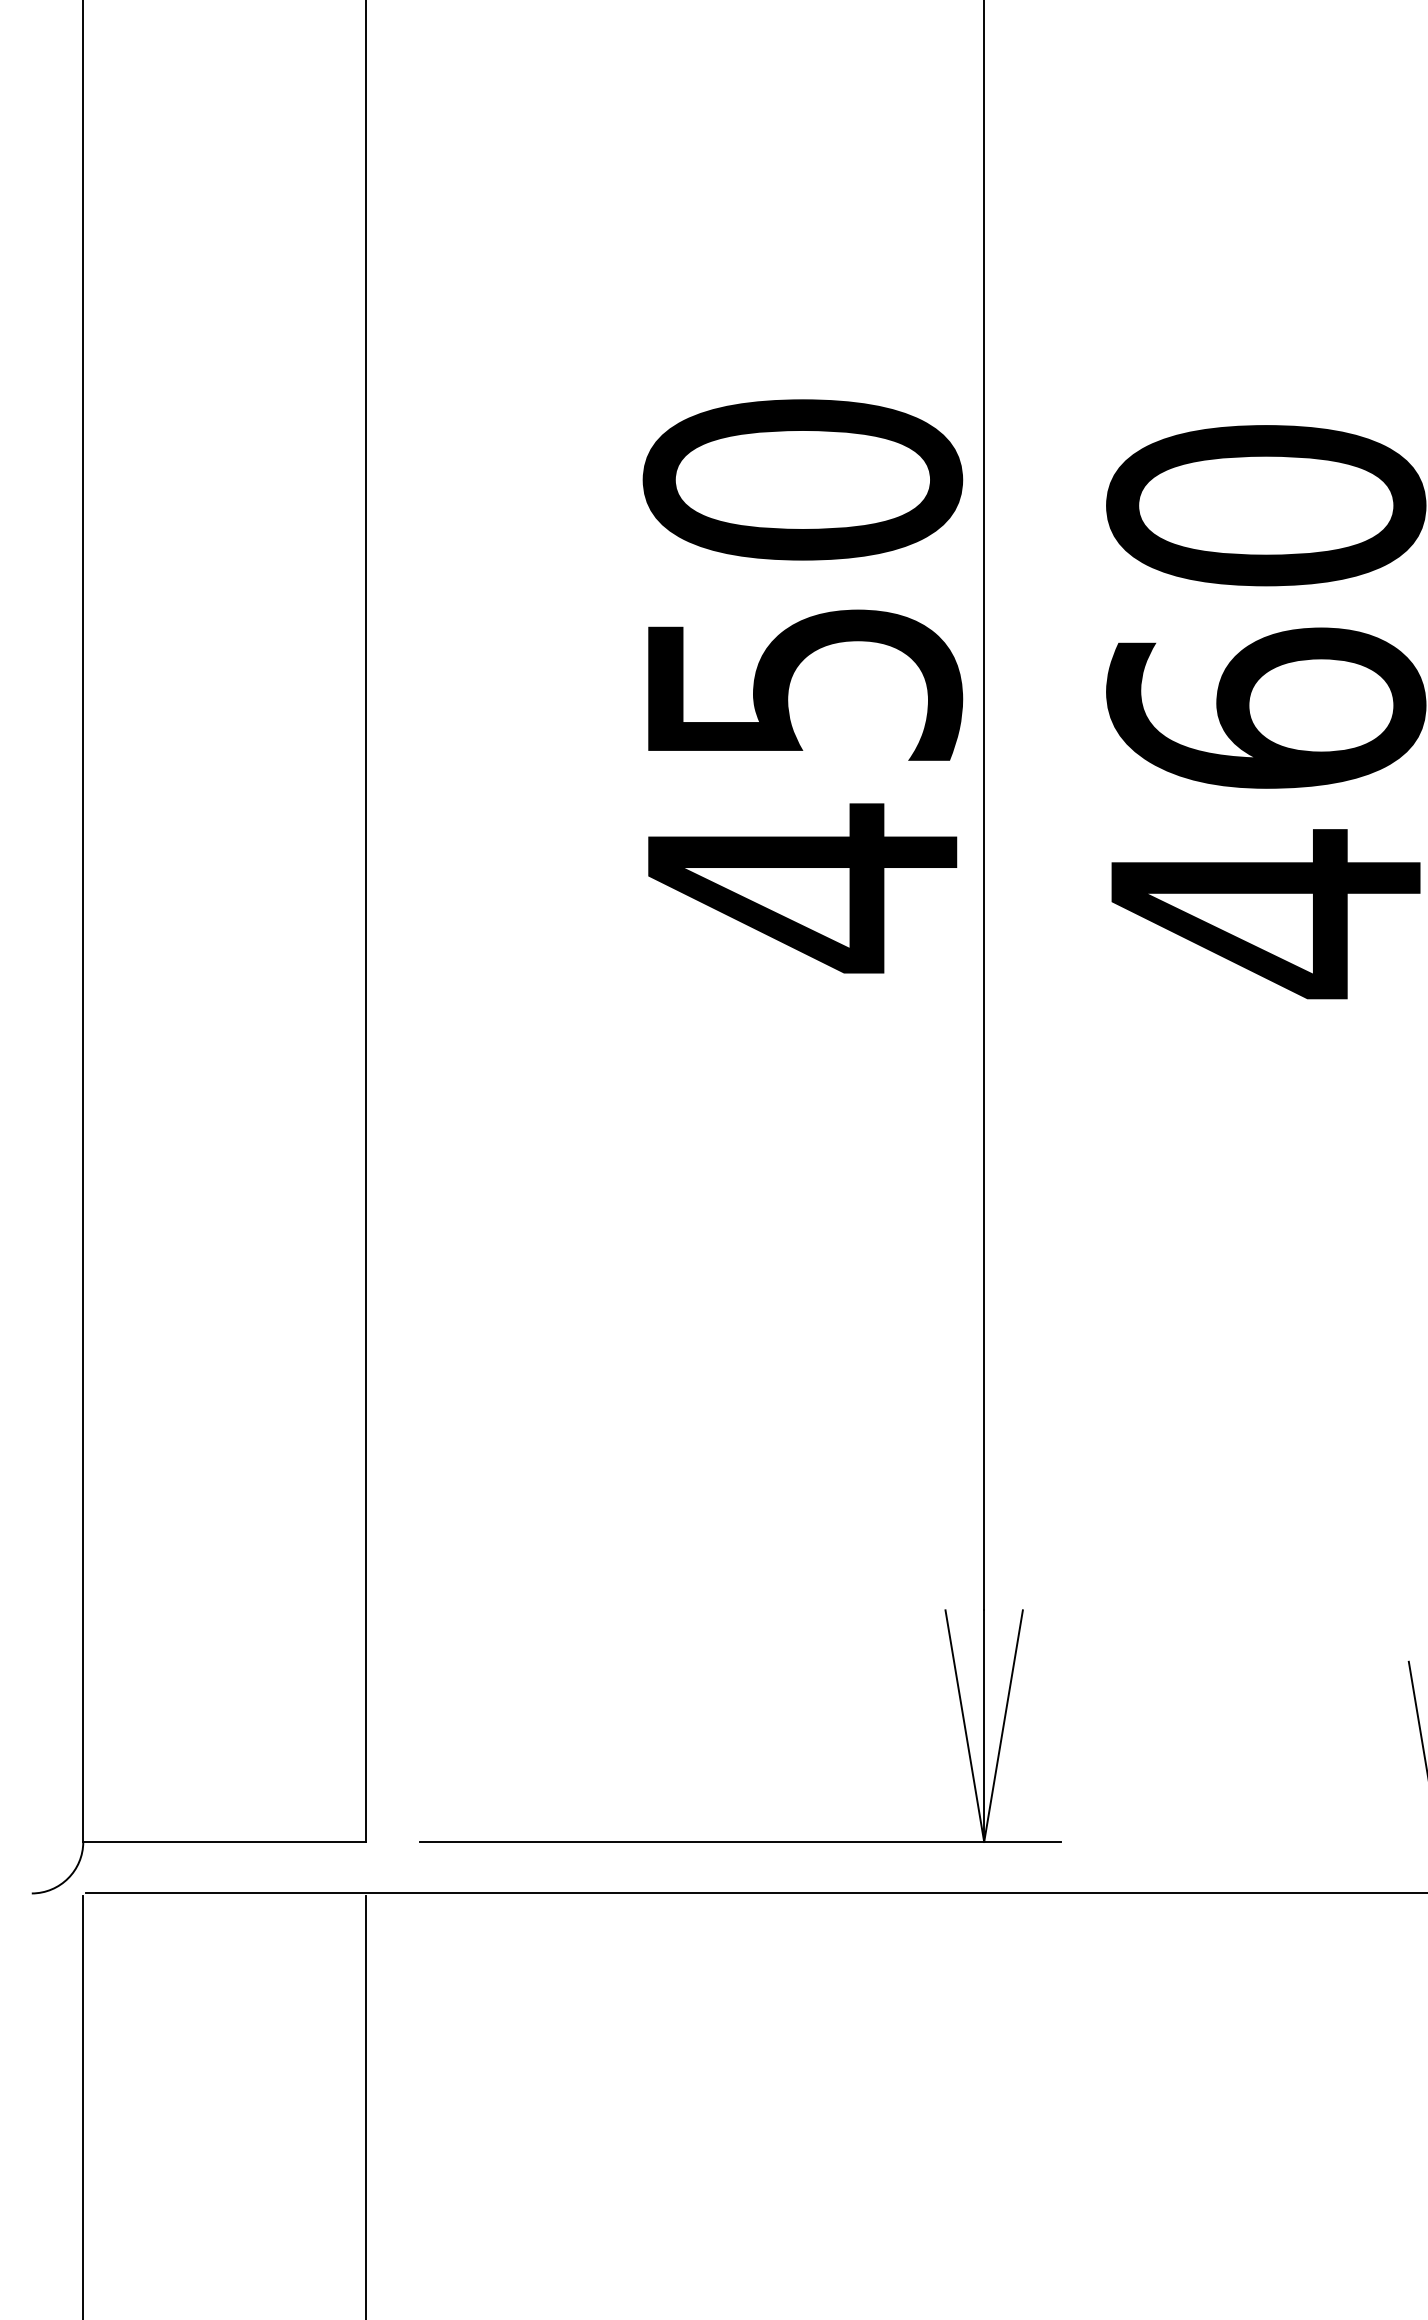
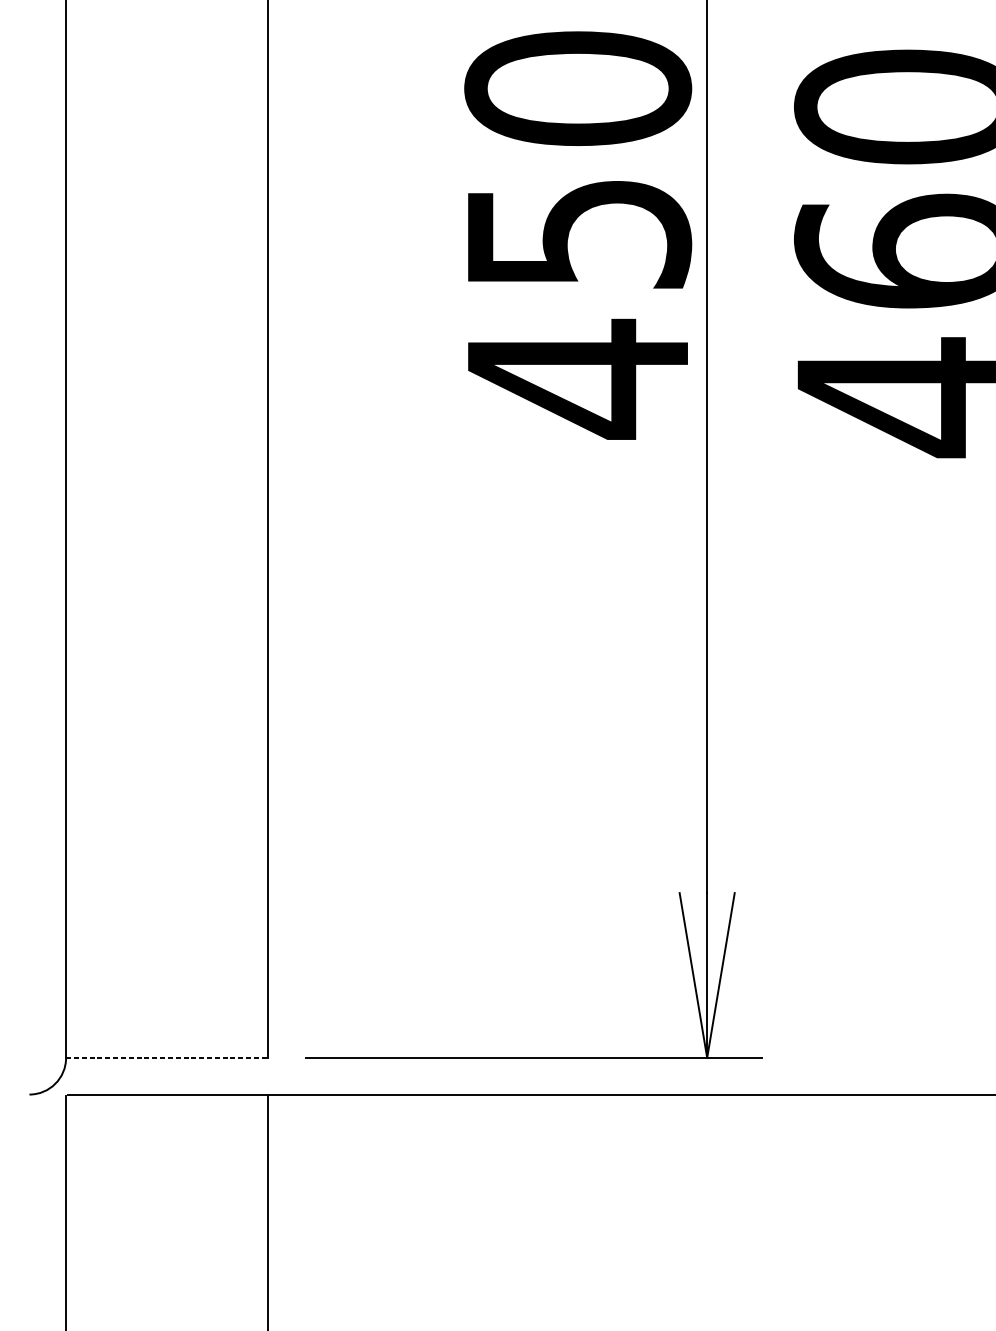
line: (224, 1841) -> (166, 1057), solid -> dashed

